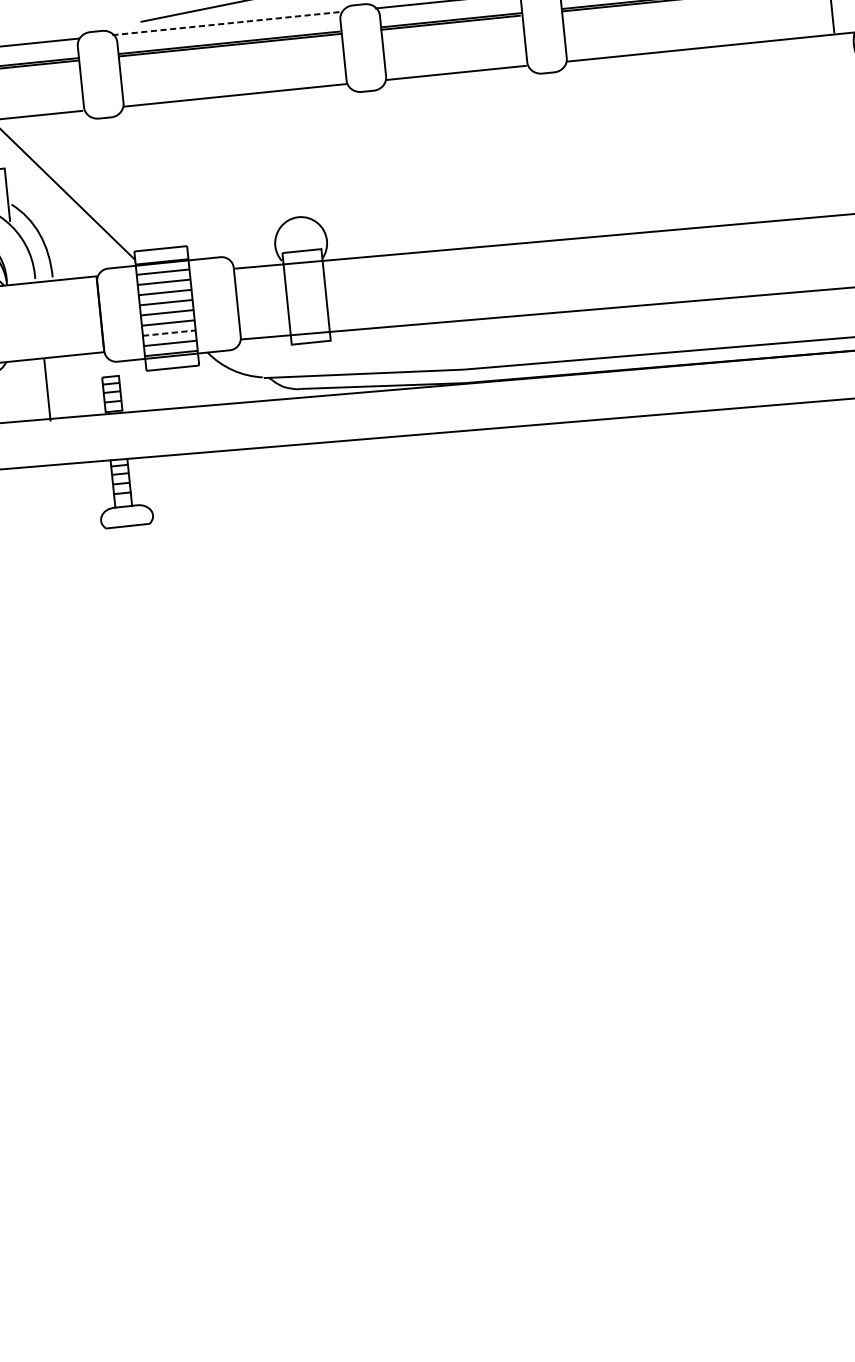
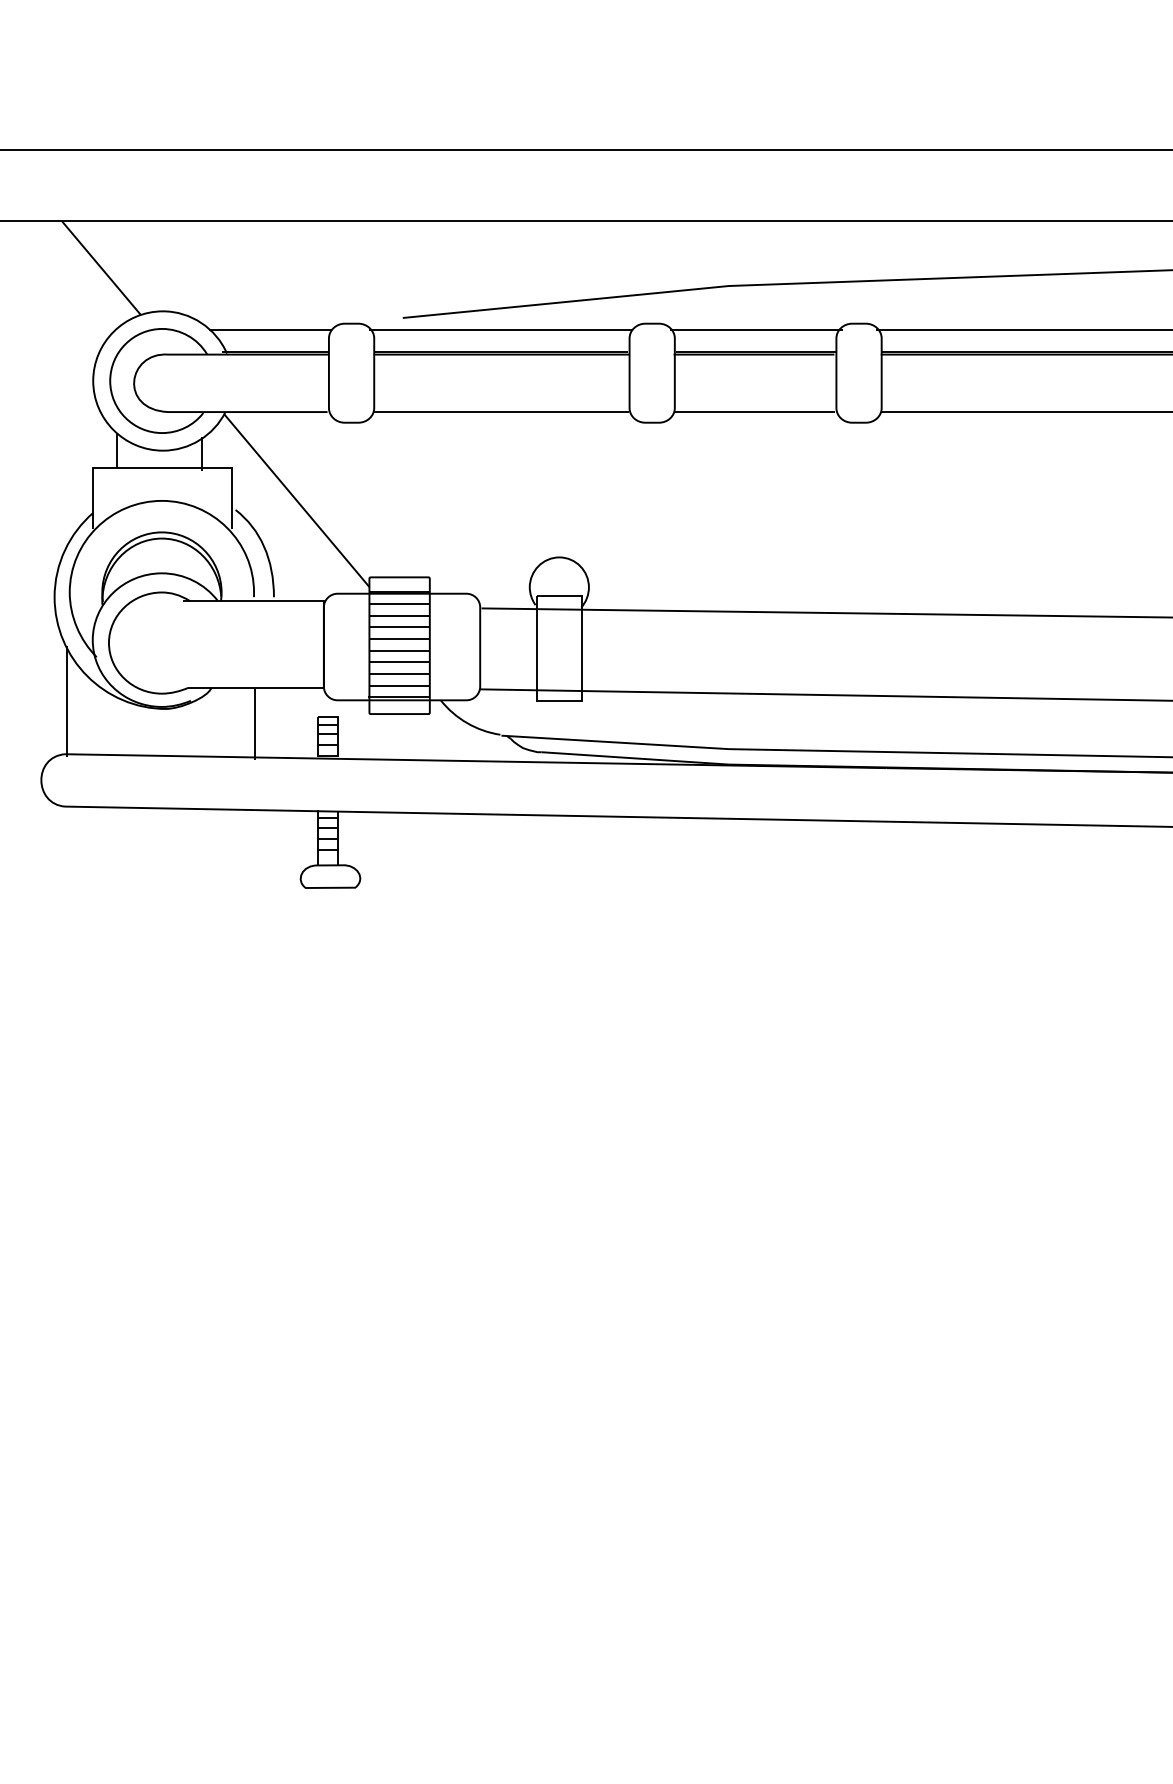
line: (226, 23) -> (500, 329), dashed -> solid
line: (169, 332) -> (399, 673), dashed -> solid

